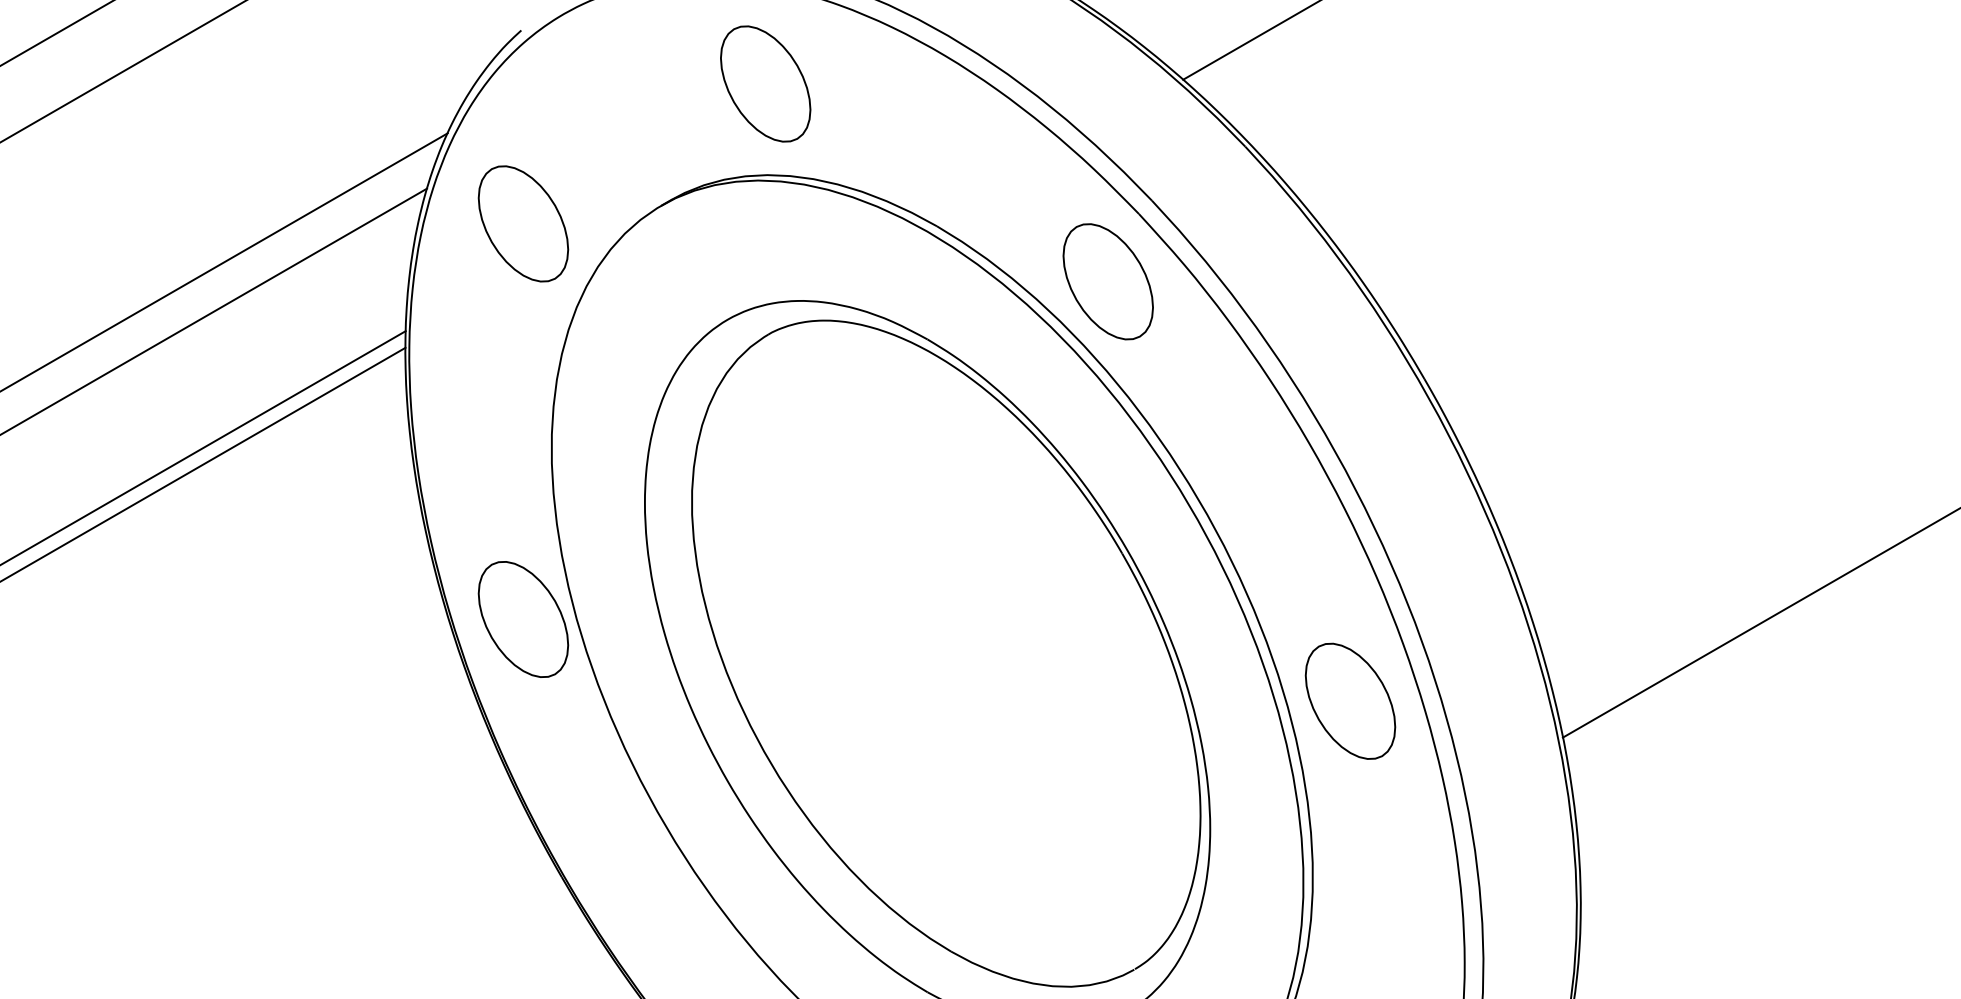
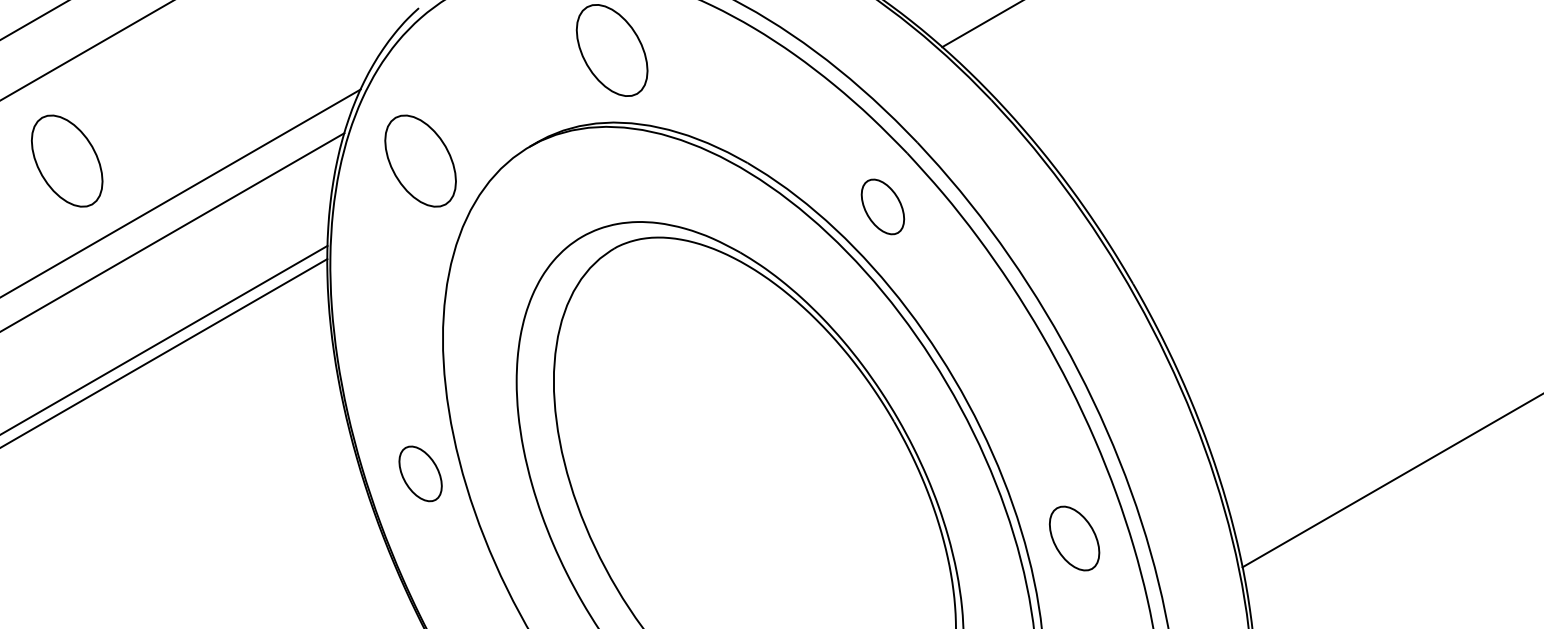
part: (76, 223) -> (67, 160), added
part: (1107, 281) -> (882, 206), size x0.6
part: (523, 619) -> (420, 473), size x0.6
part: (1350, 700) -> (1074, 537), size x0.7

